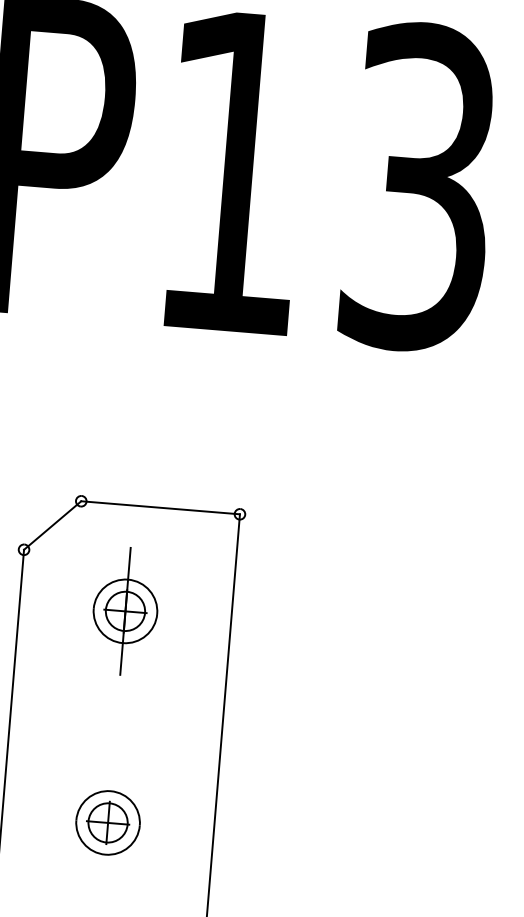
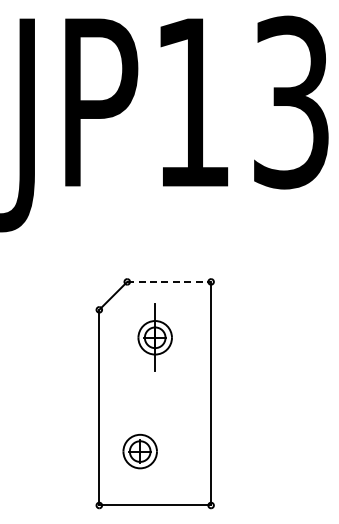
line: (161, 507) -> (169, 281), solid -> dashed
part: (106, 822) -> (139, 451), moved

